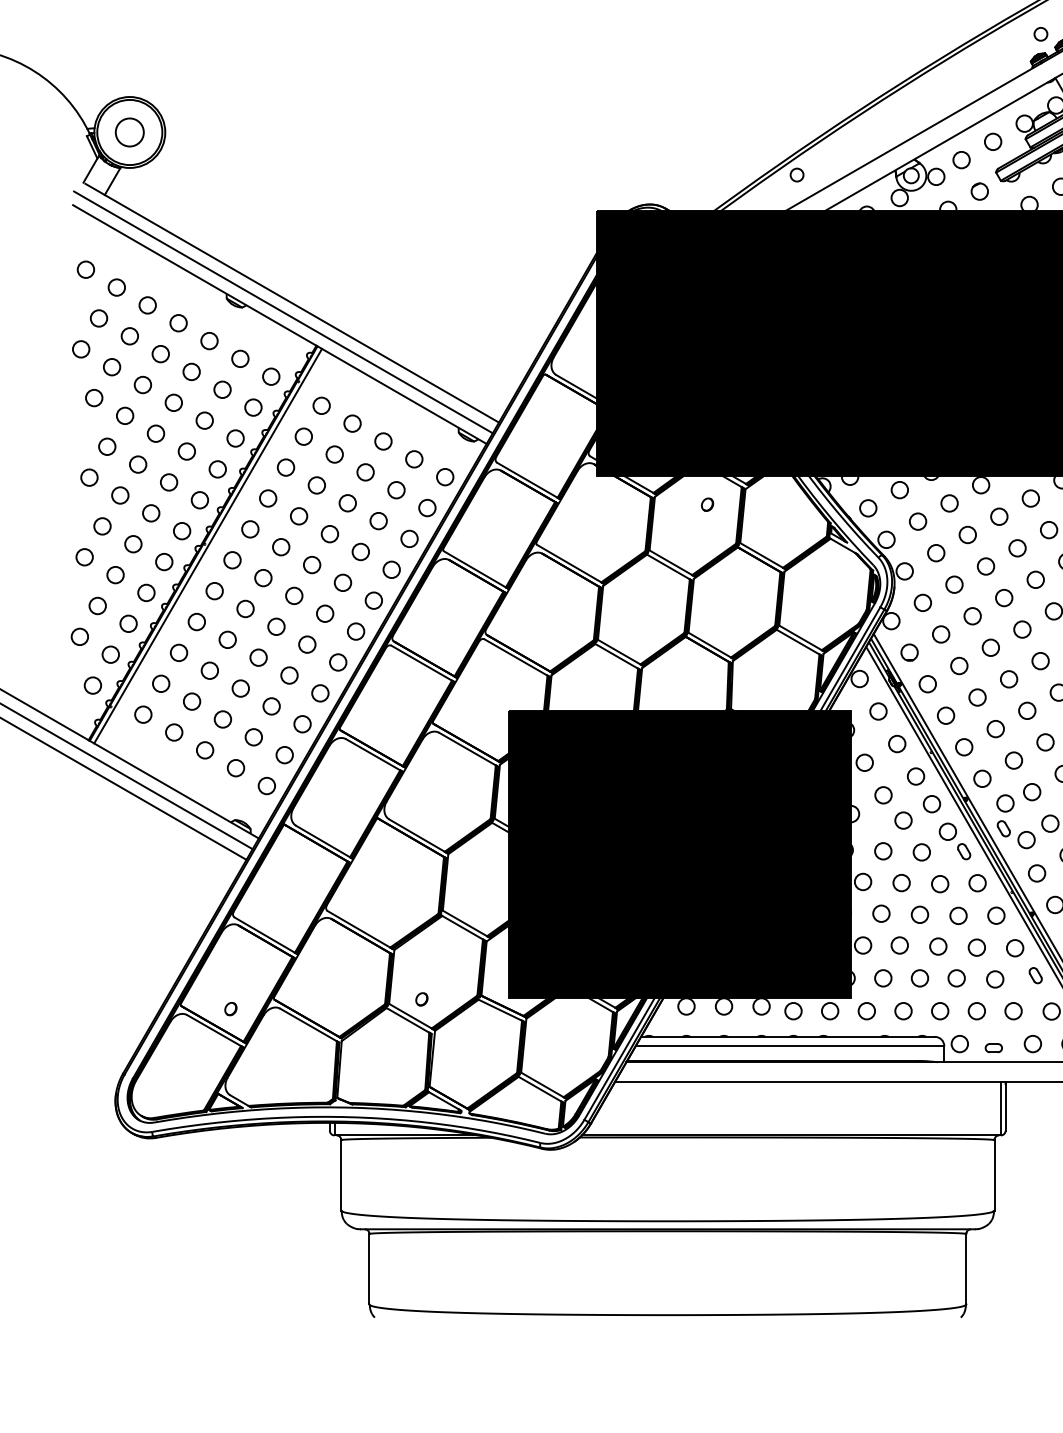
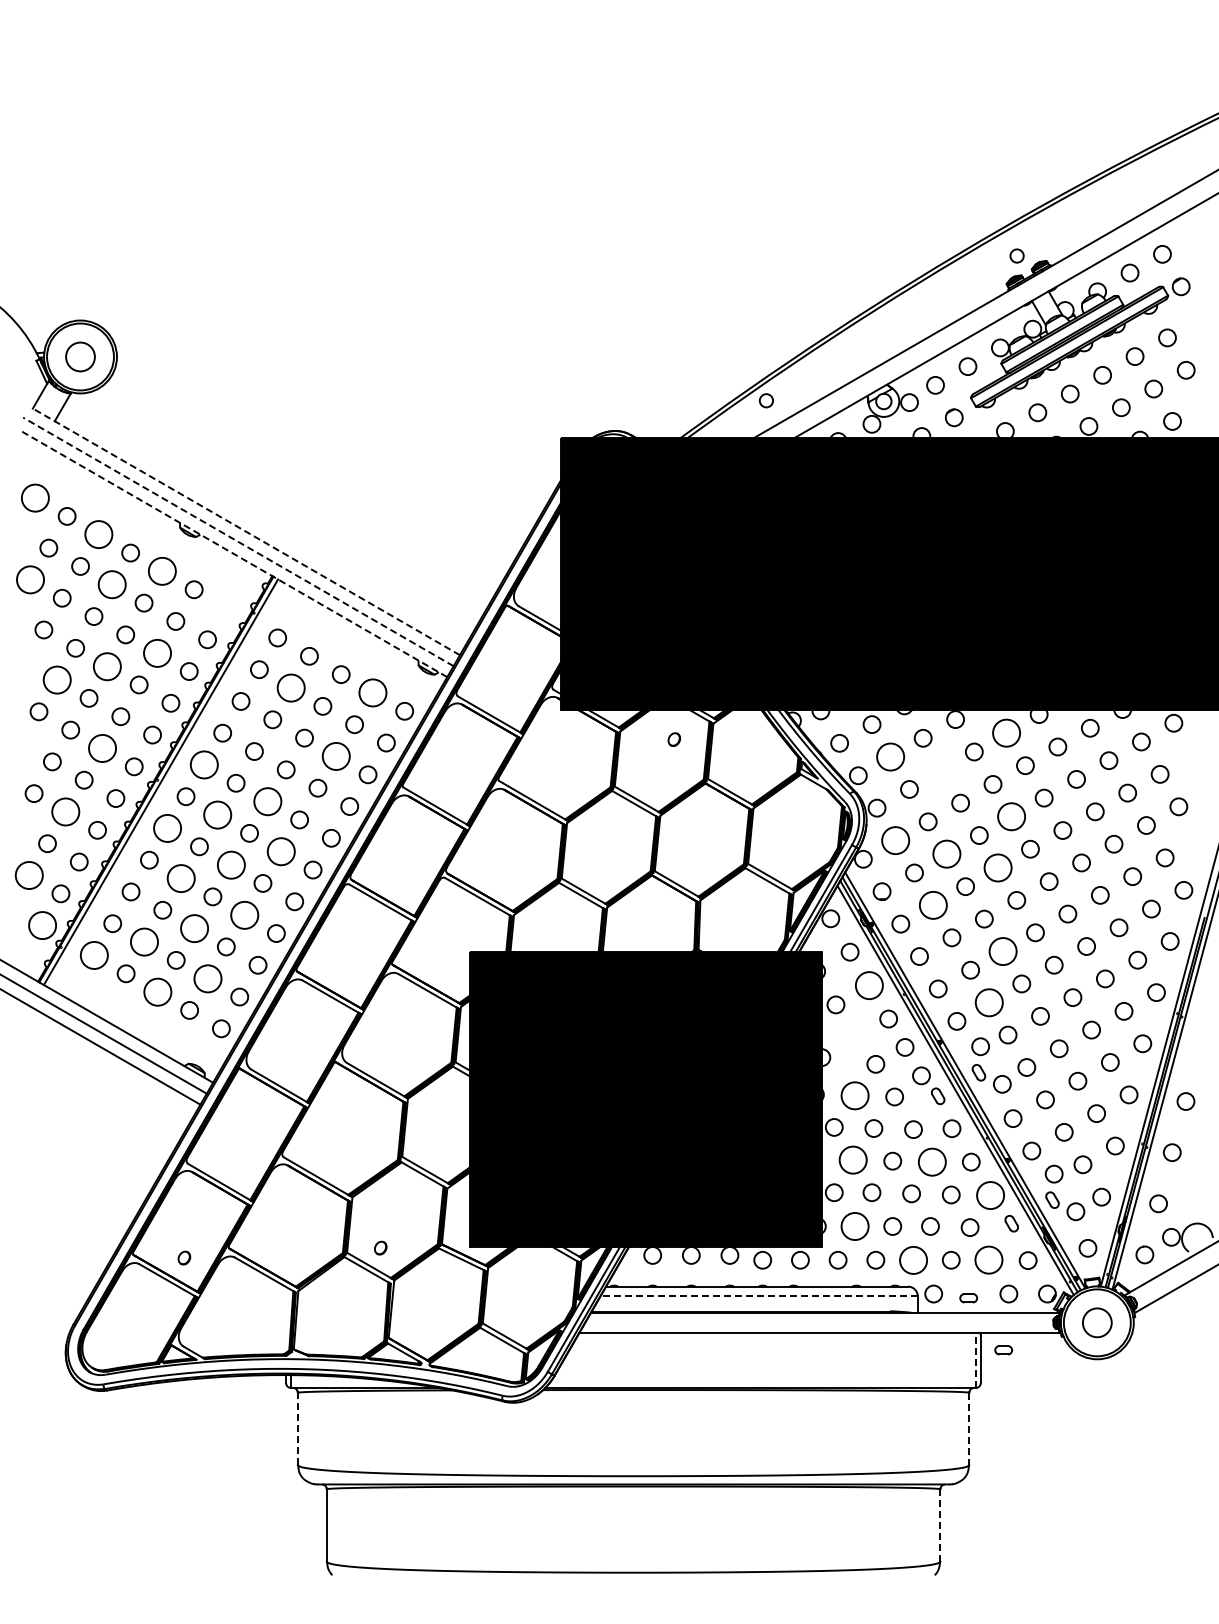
circle: (86, 269) -> (35, 497), size x1.6
line: (292, 303) -> (247, 532), solid -> dashed
circle: (147, 305) -> (98, 534), size x1.6
line: (283, 311) -> (238, 541), solid -> dashed
line: (279, 324) -> (234, 554), solid -> dashed
circle: (209, 341) -> (162, 571), size x1.6
circle: (81, 348) -> (30, 579), size x1.6
circle: (160, 353) -> (112, 584), size x1.6
circle: (270, 376) -> (225, 607), removed
circle: (204, 419) -> (157, 652), size x1.6
circle: (156, 433) -> (107, 666), size x1.6
circle: (107, 446) -> (57, 679), size x1.6
circle: (334, 454) -> (290, 687), size x1.6
circle: (413, 458) -> (372, 692), size x1.6
circle: (1030, 498) -> (1006, 733), size x1.6
circle: (151, 513) -> (102, 748), size x1.6
circle: (377, 521) -> (335, 756), size x1.6
circle: (917, 521) -> (890, 756), size x1.6
circle: (250, 528) -> (204, 764), size x1.6
circle: (967, 534) -> (941, 770), removed
circle: (311, 564) -> (267, 801), size x1.6
circle: (115, 574) -> (65, 811), size x1.6
circle: (263, 577) -> (217, 814), size x1.6
circle: (1035, 579) -> (1011, 816), size x1.6
circle: (214, 591) -> (167, 828), size x1.6
circle: (922, 602) -> (895, 840), size x1.6
circle: (324, 613) -> (280, 851), size x1.6
circle: (972, 616) -> (946, 854), size x1.6
circle: (275, 626) -> (230, 864), size x1.6
circle: (1021, 629) -> (997, 867), size x1.6
circle: (79, 636) -> (28, 875), size x1.6
circle: (227, 639) -> (180, 878), size x1.6
circle: (958, 666) -> (932, 905), size x1.6
circle: (289, 674) -> (244, 914), size x1.6
circle: (92, 685) -> (42, 925), size x1.6
circle: (240, 688) -> (194, 928), size x1.6
circle: (192, 701) -> (144, 941), size x1.6
circle: (1026, 710) -> (1002, 951), size x1.6
circle: (143, 714) -> (94, 955), size x1.6
circle: (253, 737) -> (207, 978), size x1.6
circle: (896, 743) -> (868, 985), size x1.6
circle: (204, 749) -> (157, 991), size x1.6
circle: (1014, 760) -> (989, 1002), size x1.6
circle: (883, 795) -> (855, 1038), removed
circle: (882, 850) -> (854, 1095), size x1.6
circle: (880, 913) -> (852, 1159), size x1.6
circle: (958, 916) -> (932, 1162), size x1.6
circle: (1015, 948) -> (990, 1195), size x1.6
circle: (882, 978) -> (854, 1226), size x1.6
circle: (940, 1010) -> (913, 1259), size x1.6
circle: (1013, 1011) -> (988, 1260), size x1.6
line: (790, 1046) -> (759, 1296), solid -> dashed
part: (1027, 1098) -> (1003, 1350), added
line: (1000, 1107) -> (975, 1359), solid -> dashed
line: (340, 1174) -> (297, 1428), solid -> dashed
line: (994, 1175) -> (969, 1429), solid -> dashed
line: (966, 1269) -> (940, 1525), solid -> dashed

